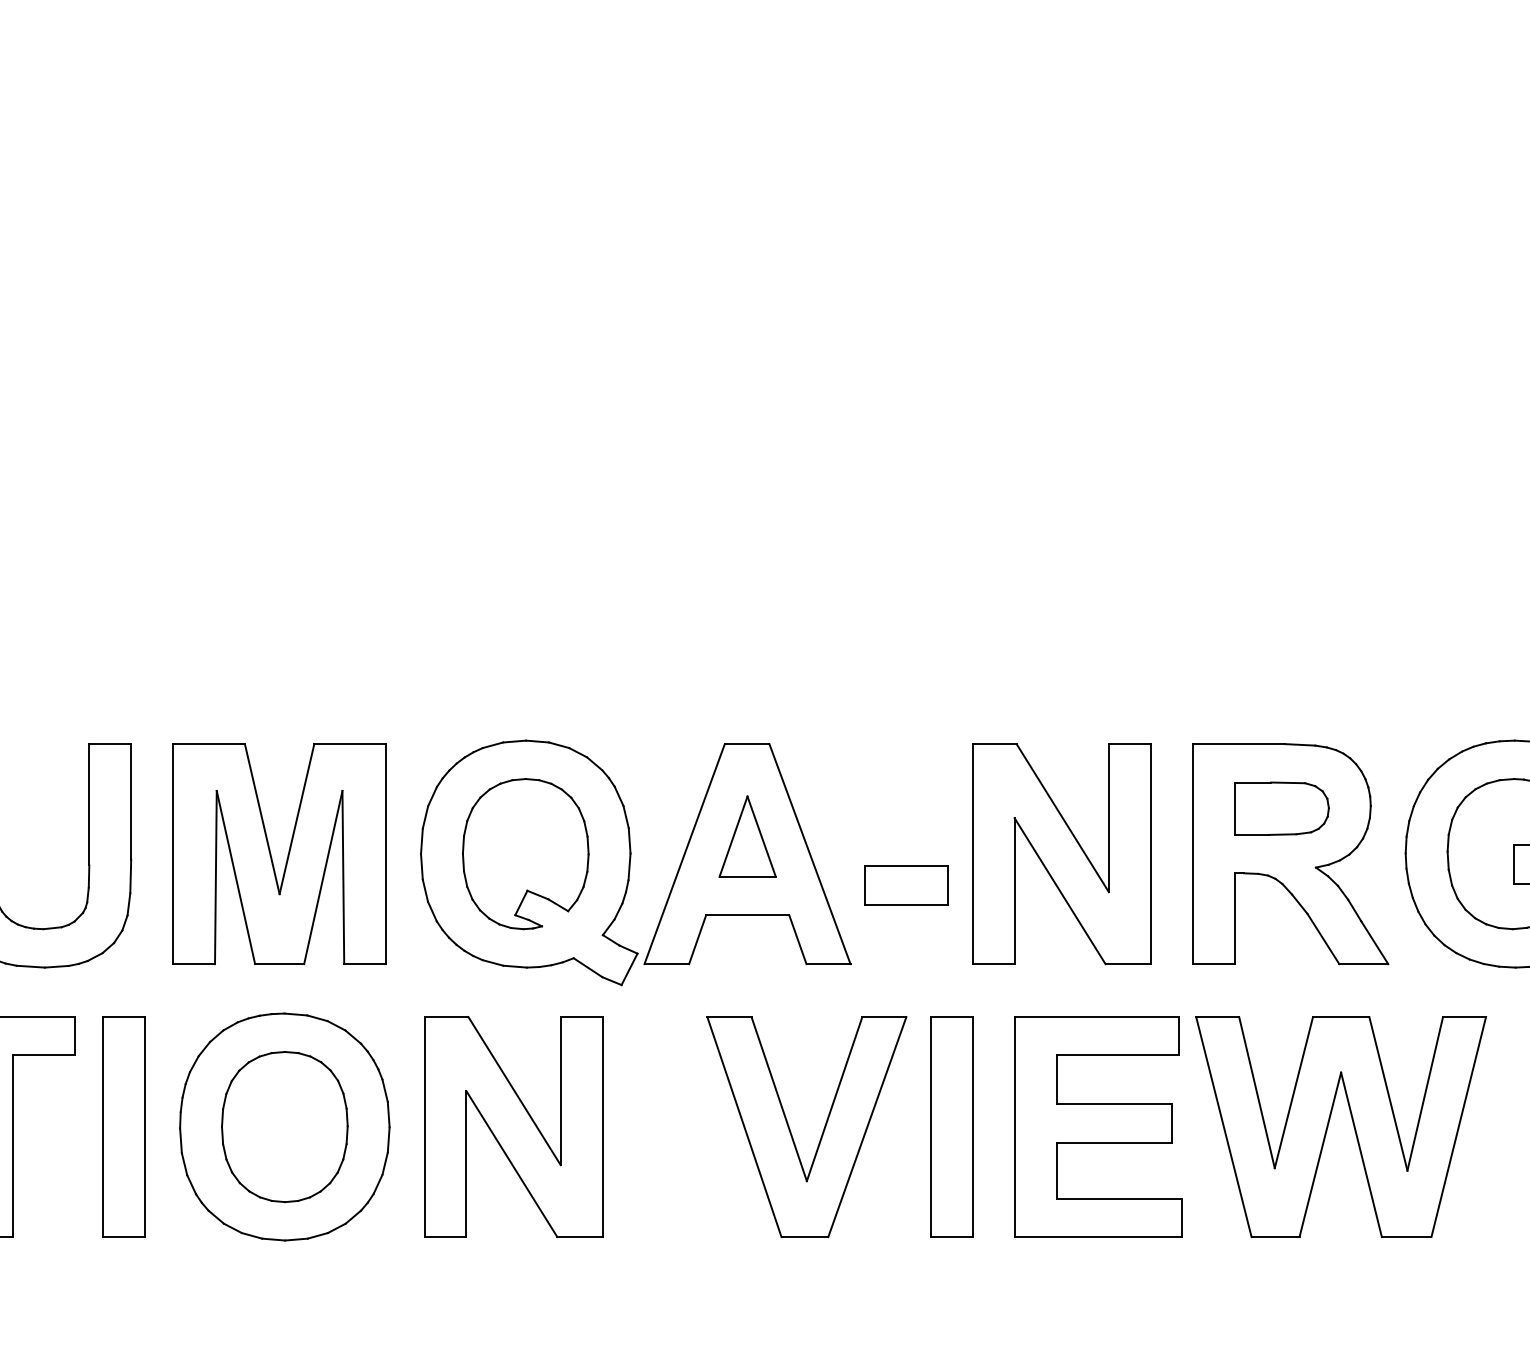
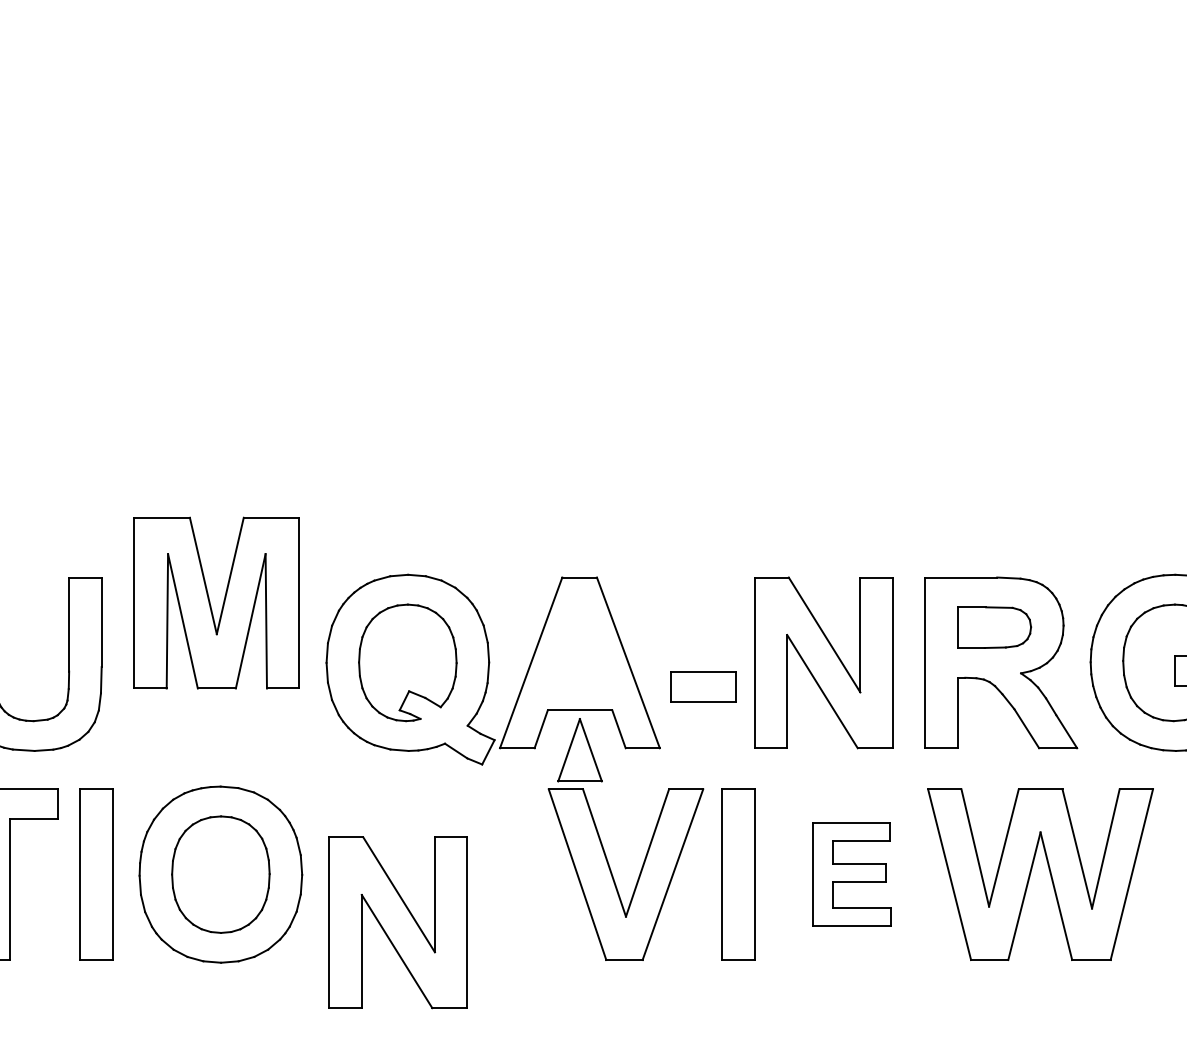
part: (747, 836) -> (579, 750), moved
part: (272, 857) -> (211, 605), moved
part: (513, 1126) -> (398, 922), moved
part: (1098, 1126) -> (852, 874), size x0.6

